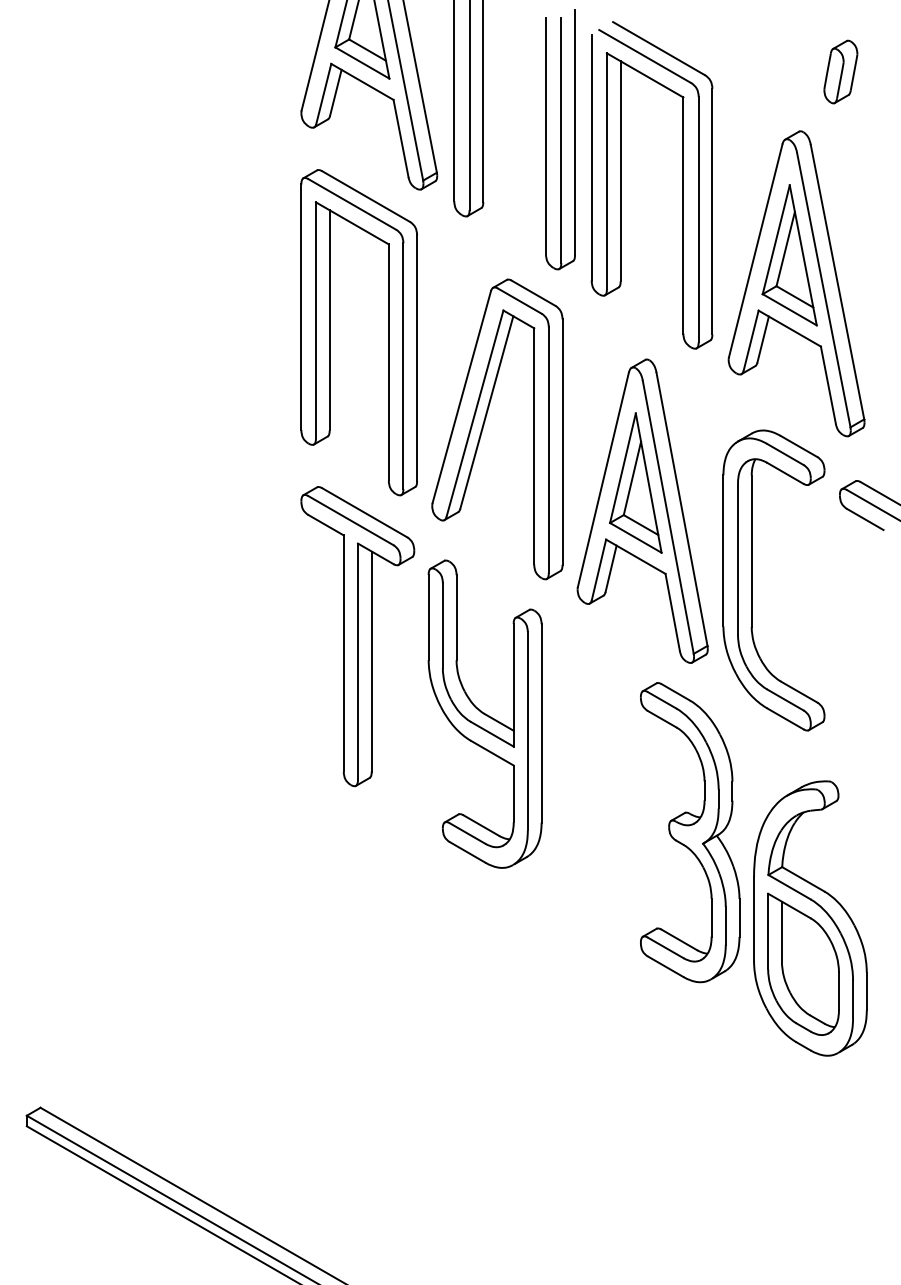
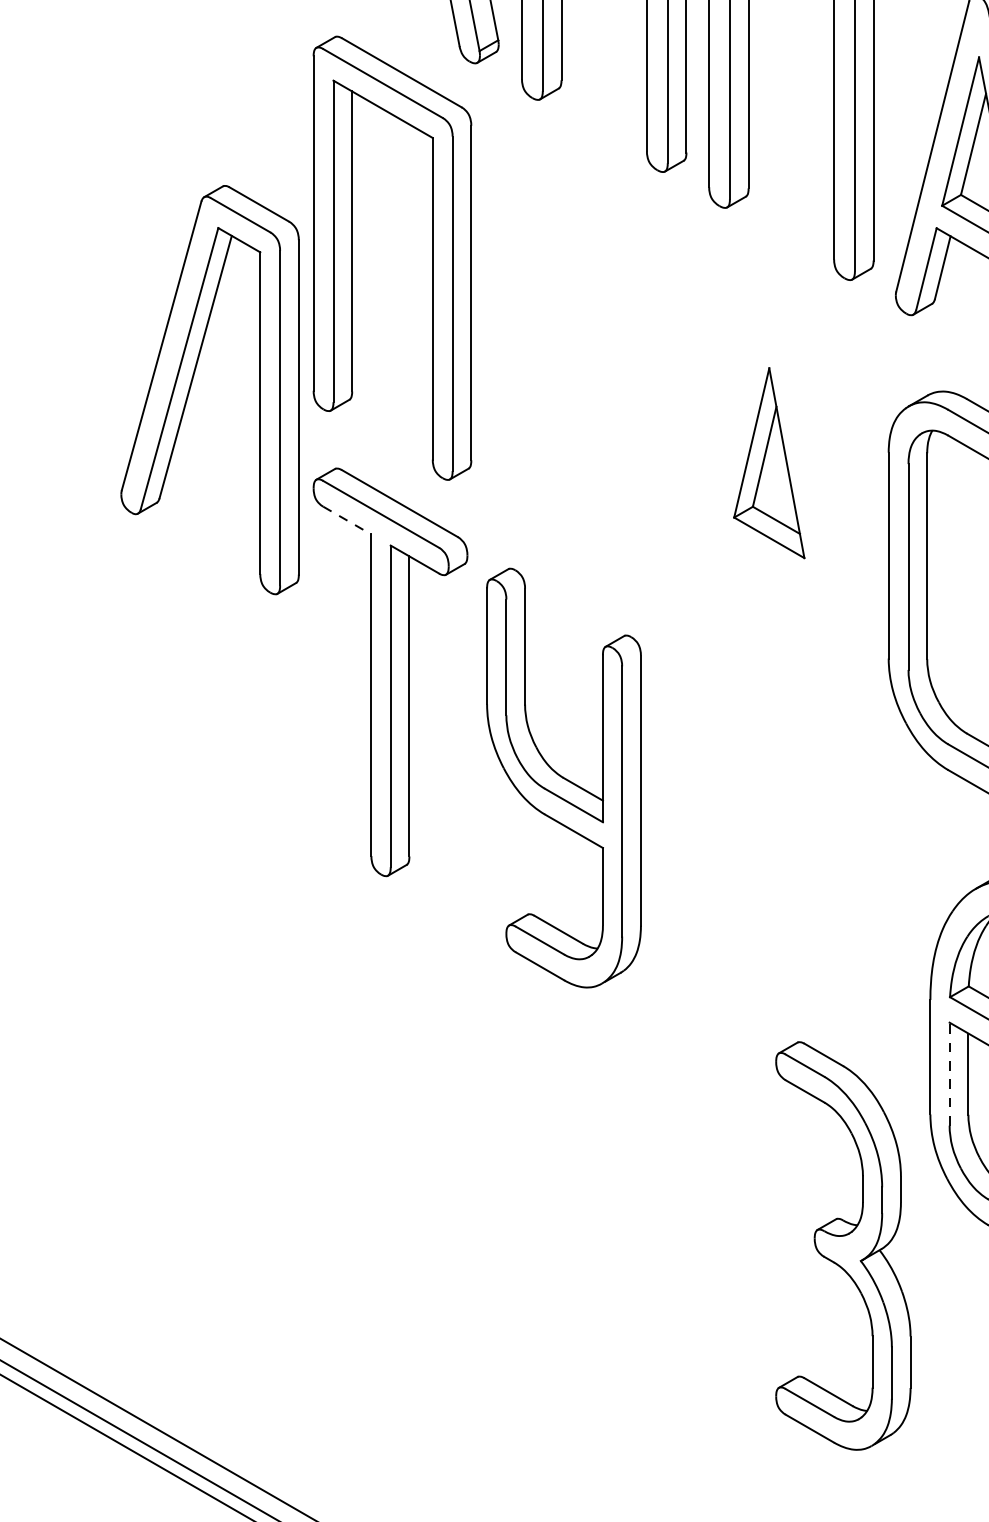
part: (484, 425) -> (192, 384), moved
part: (642, 510) -> (778, 500), removed
line: (326, 525) -> (347, 520), solid -> dashed
part: (690, 832) -> (843, 1245), moved
line: (768, 931) -> (950, 1074), solid -> dashed

